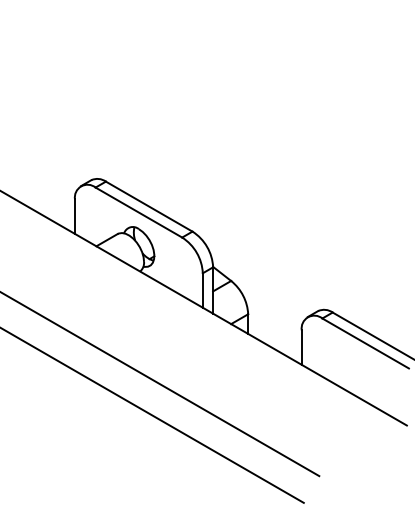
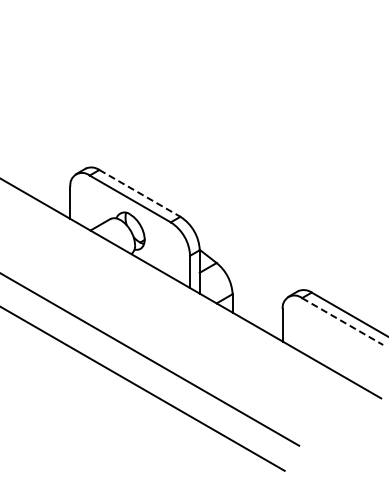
line: (148, 206) -> (139, 193), solid -> dashed
line: (365, 343) -> (342, 321), solid -> dashed

